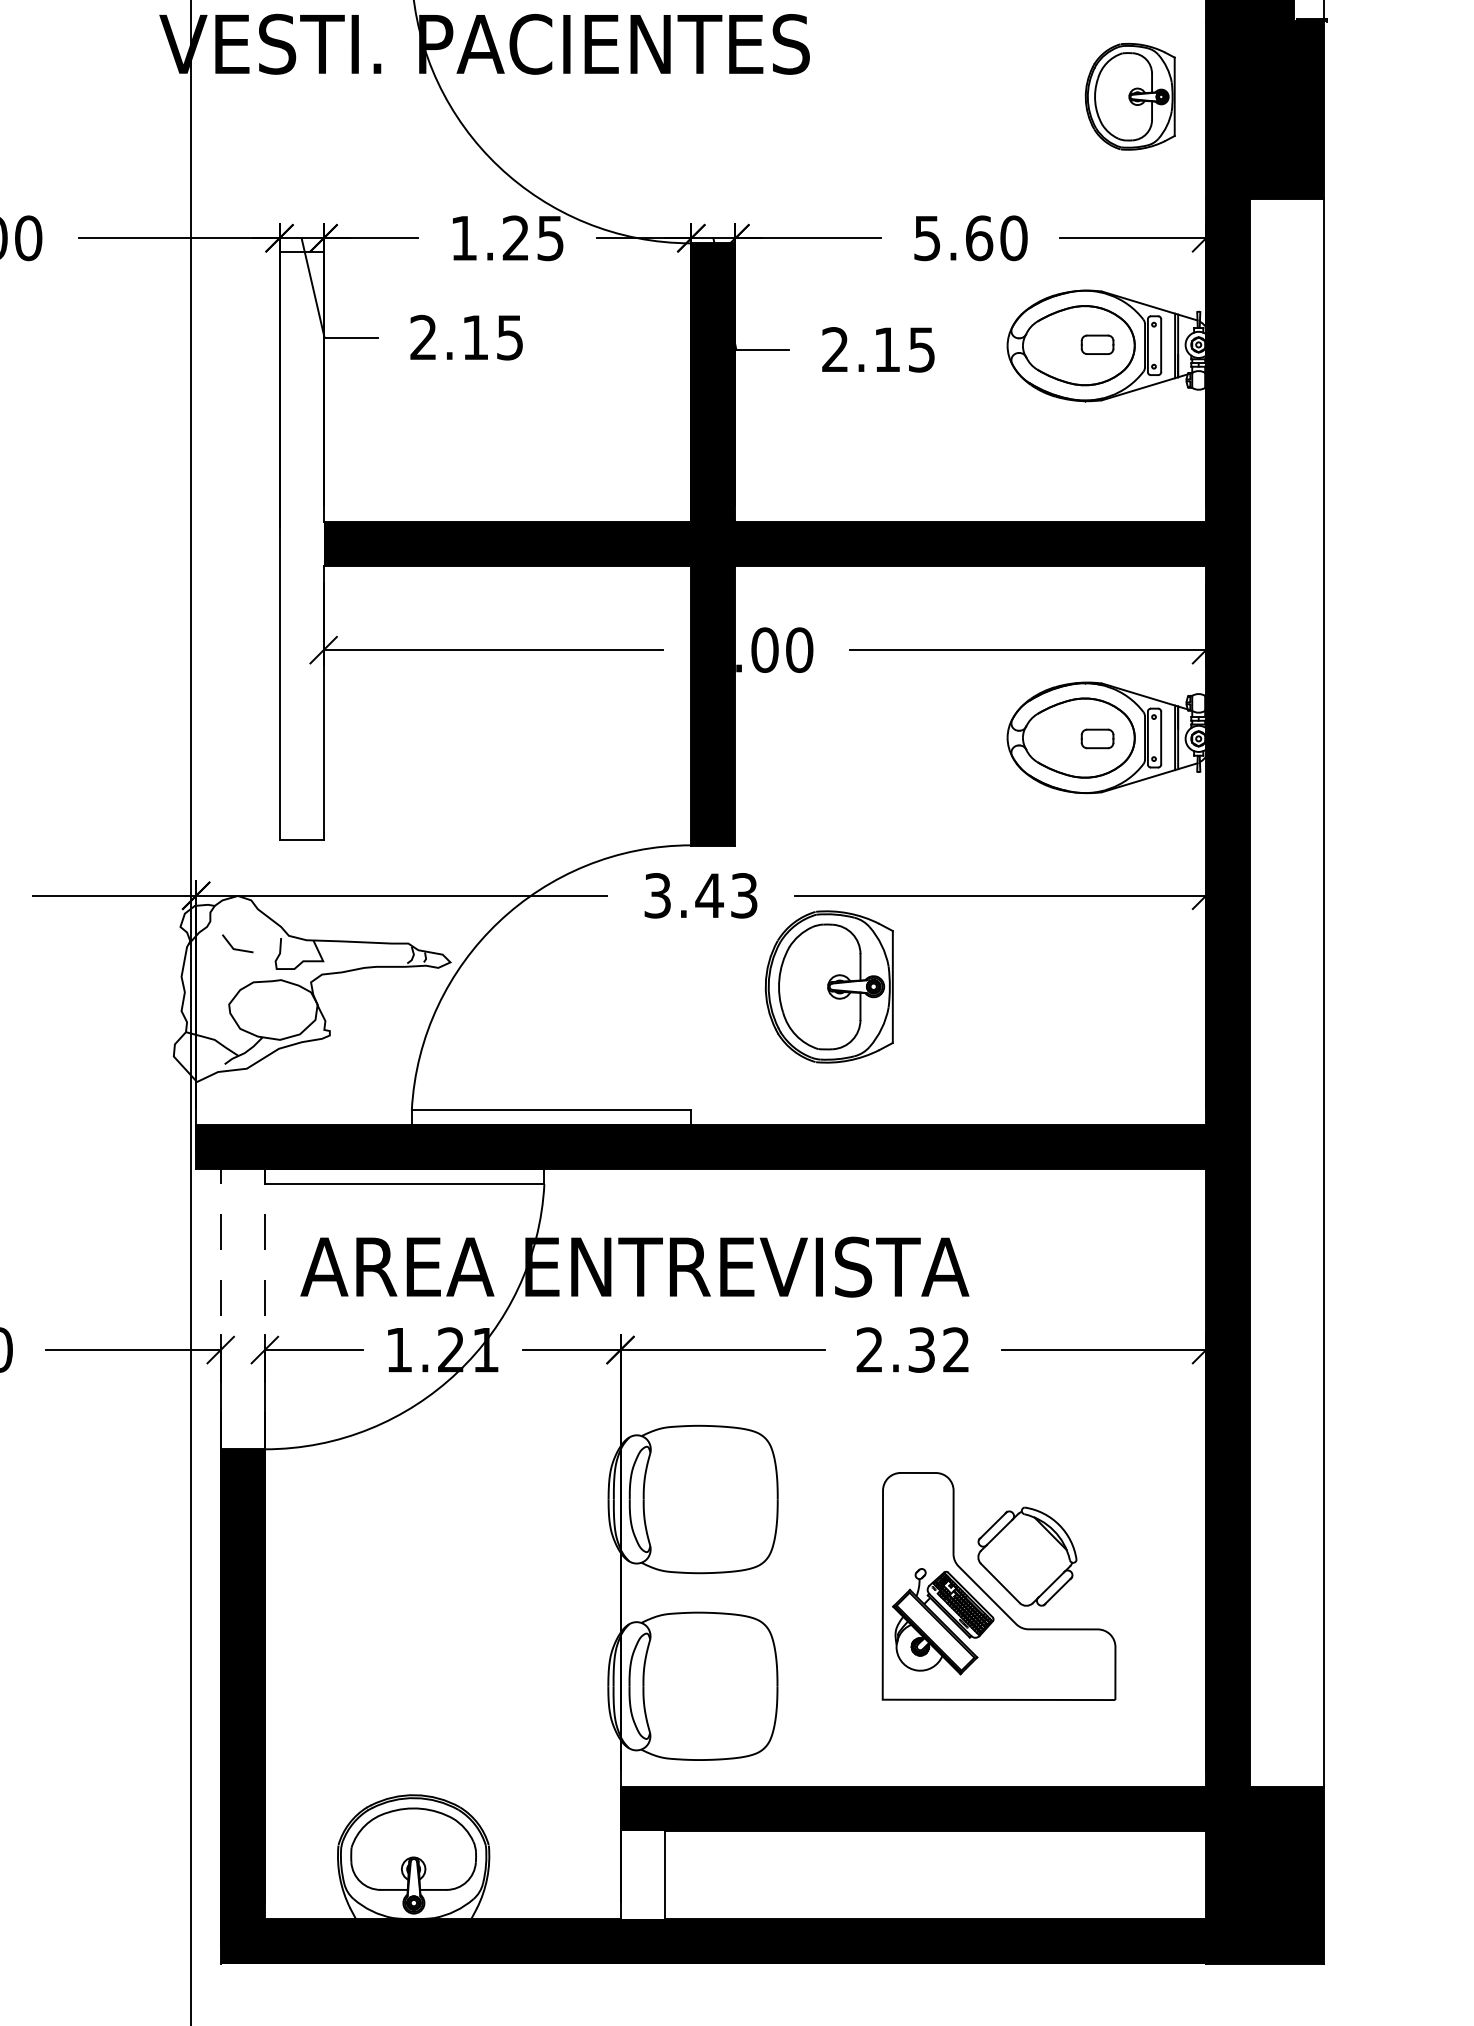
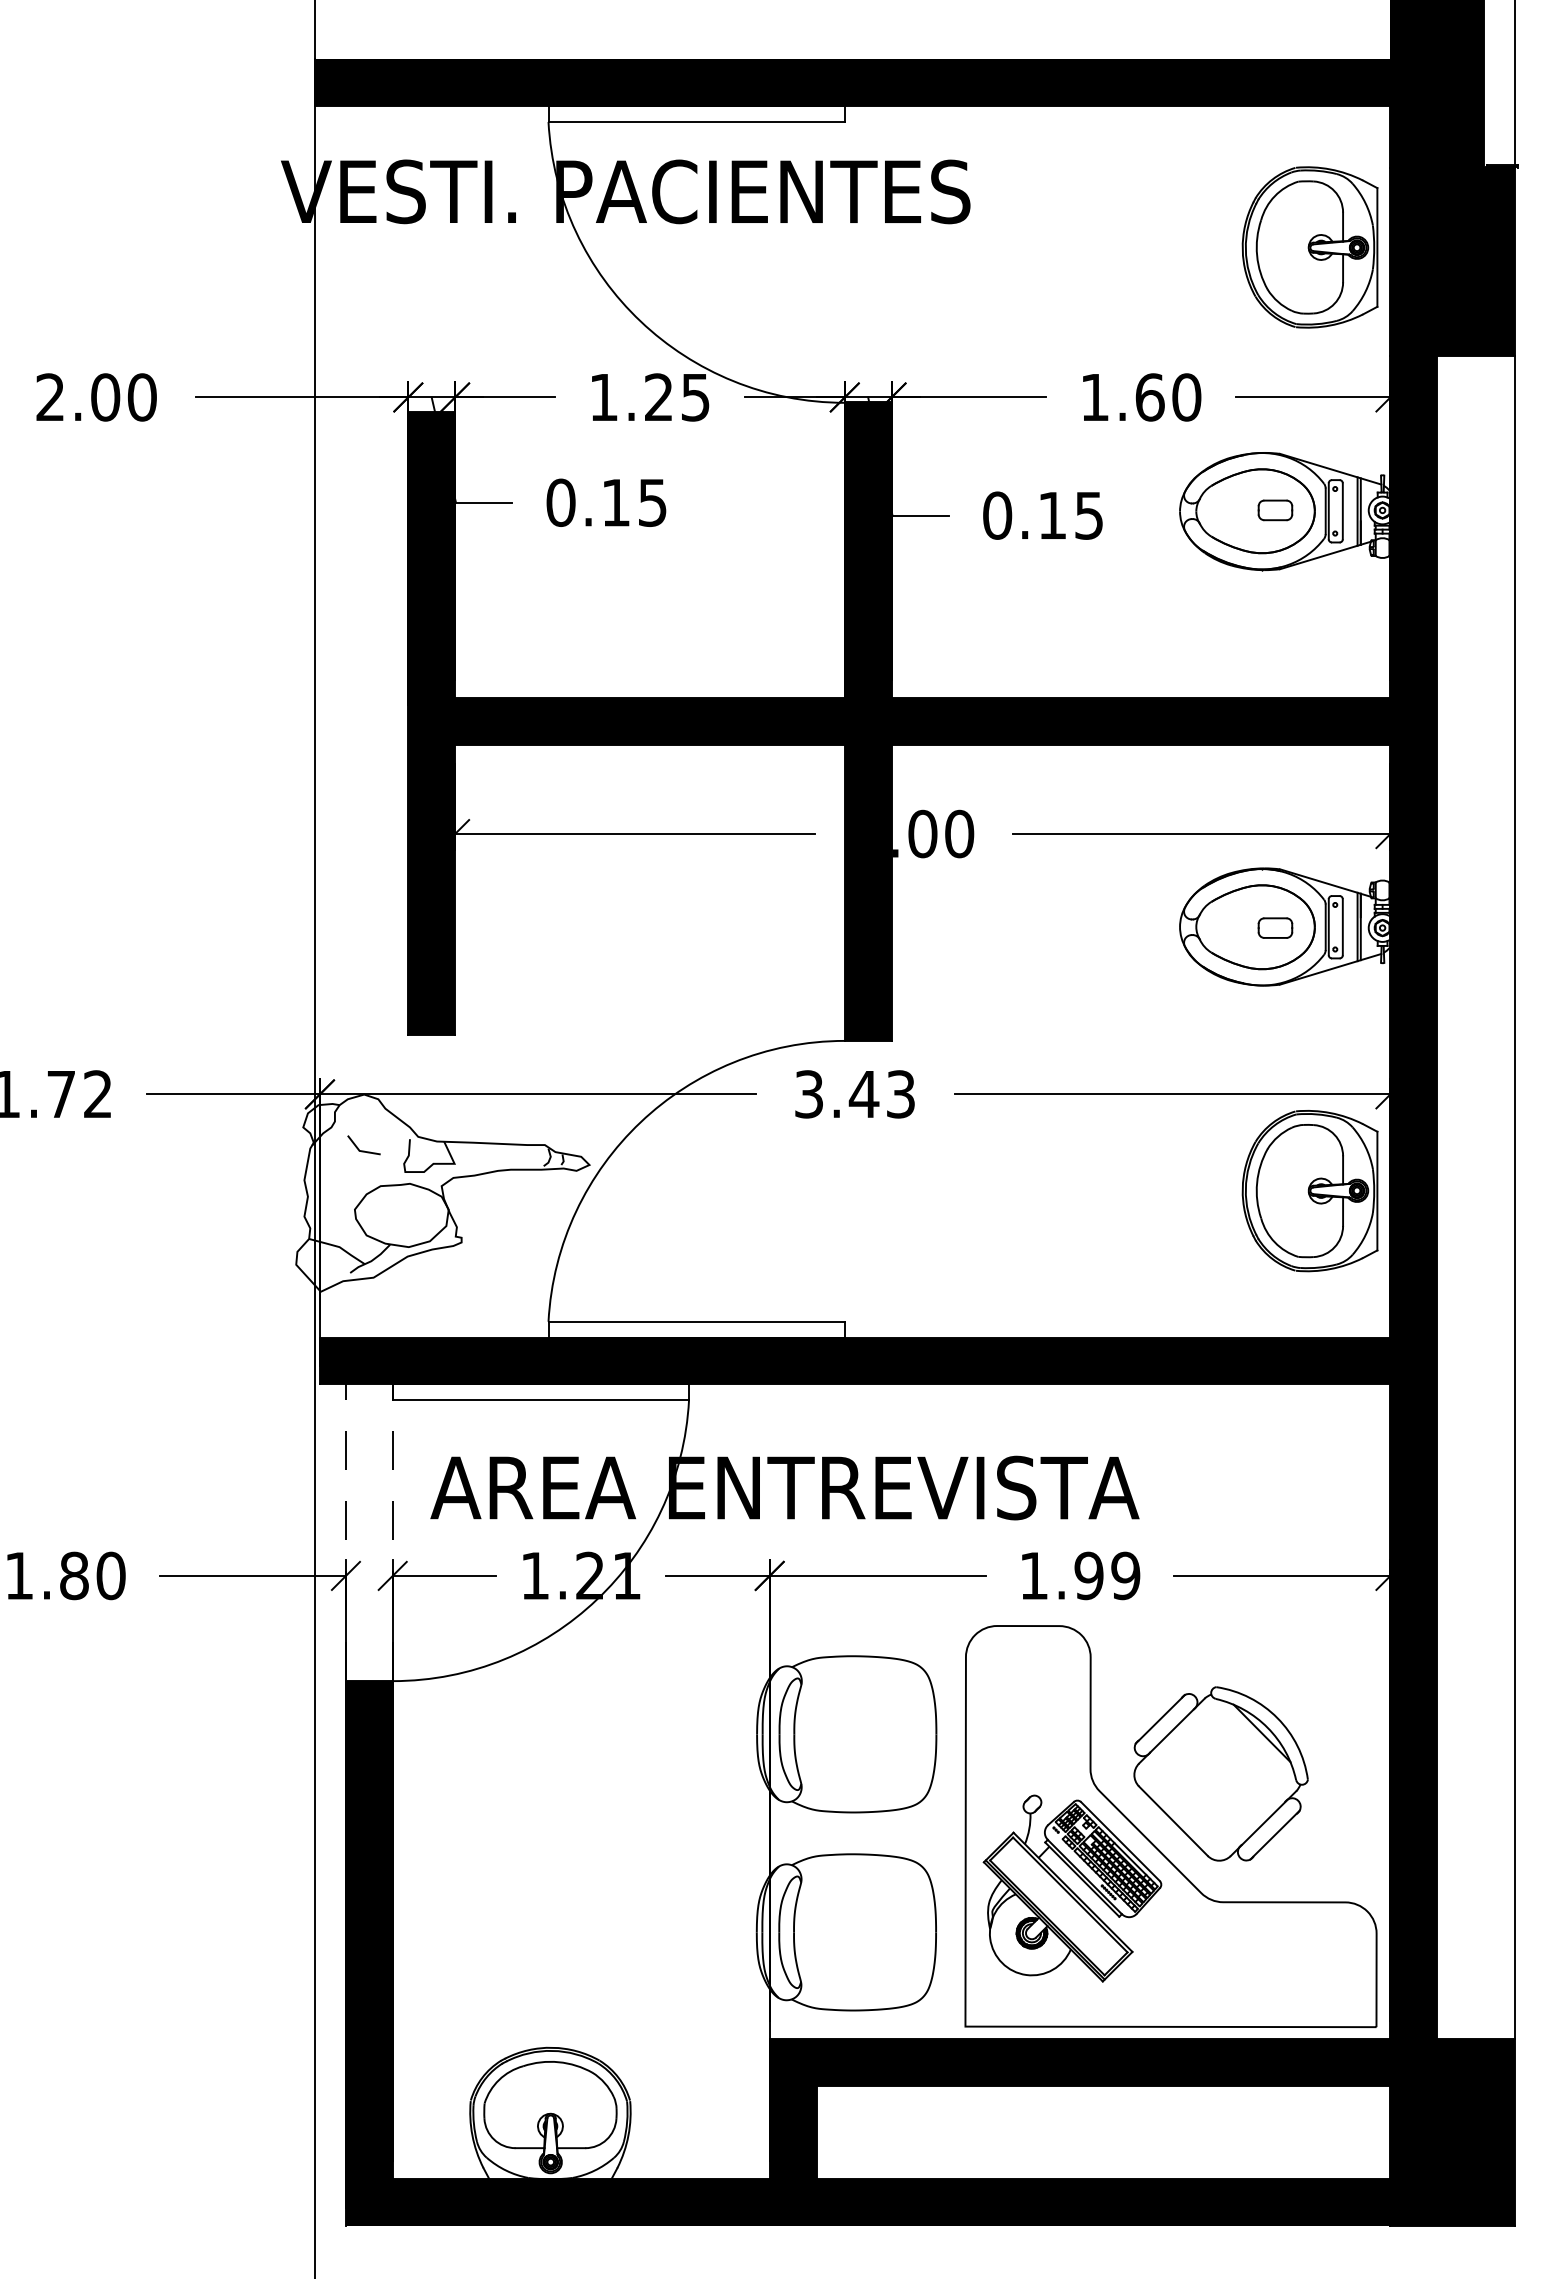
part: (1129, 96) -> (1309, 247), size x1.43
text: (926, 238) -> (1094, 397), 5.60 -> 1.60
text: (423, 337) -> (560, 502), 2.15 -> 0.15
text: (835, 349) -> (997, 515), 2.15 -> 0.15
fill: (301, 545) -> (431, 723), added
part: (828, 987) -> (1309, 1191), moved
text: (913, 1349) -> (1080, 1575), 2.32 -> 1.99
part: (998, 1586) -> (1170, 1826), size x1.67
fill: (641, 1875) -> (792, 2132), added

